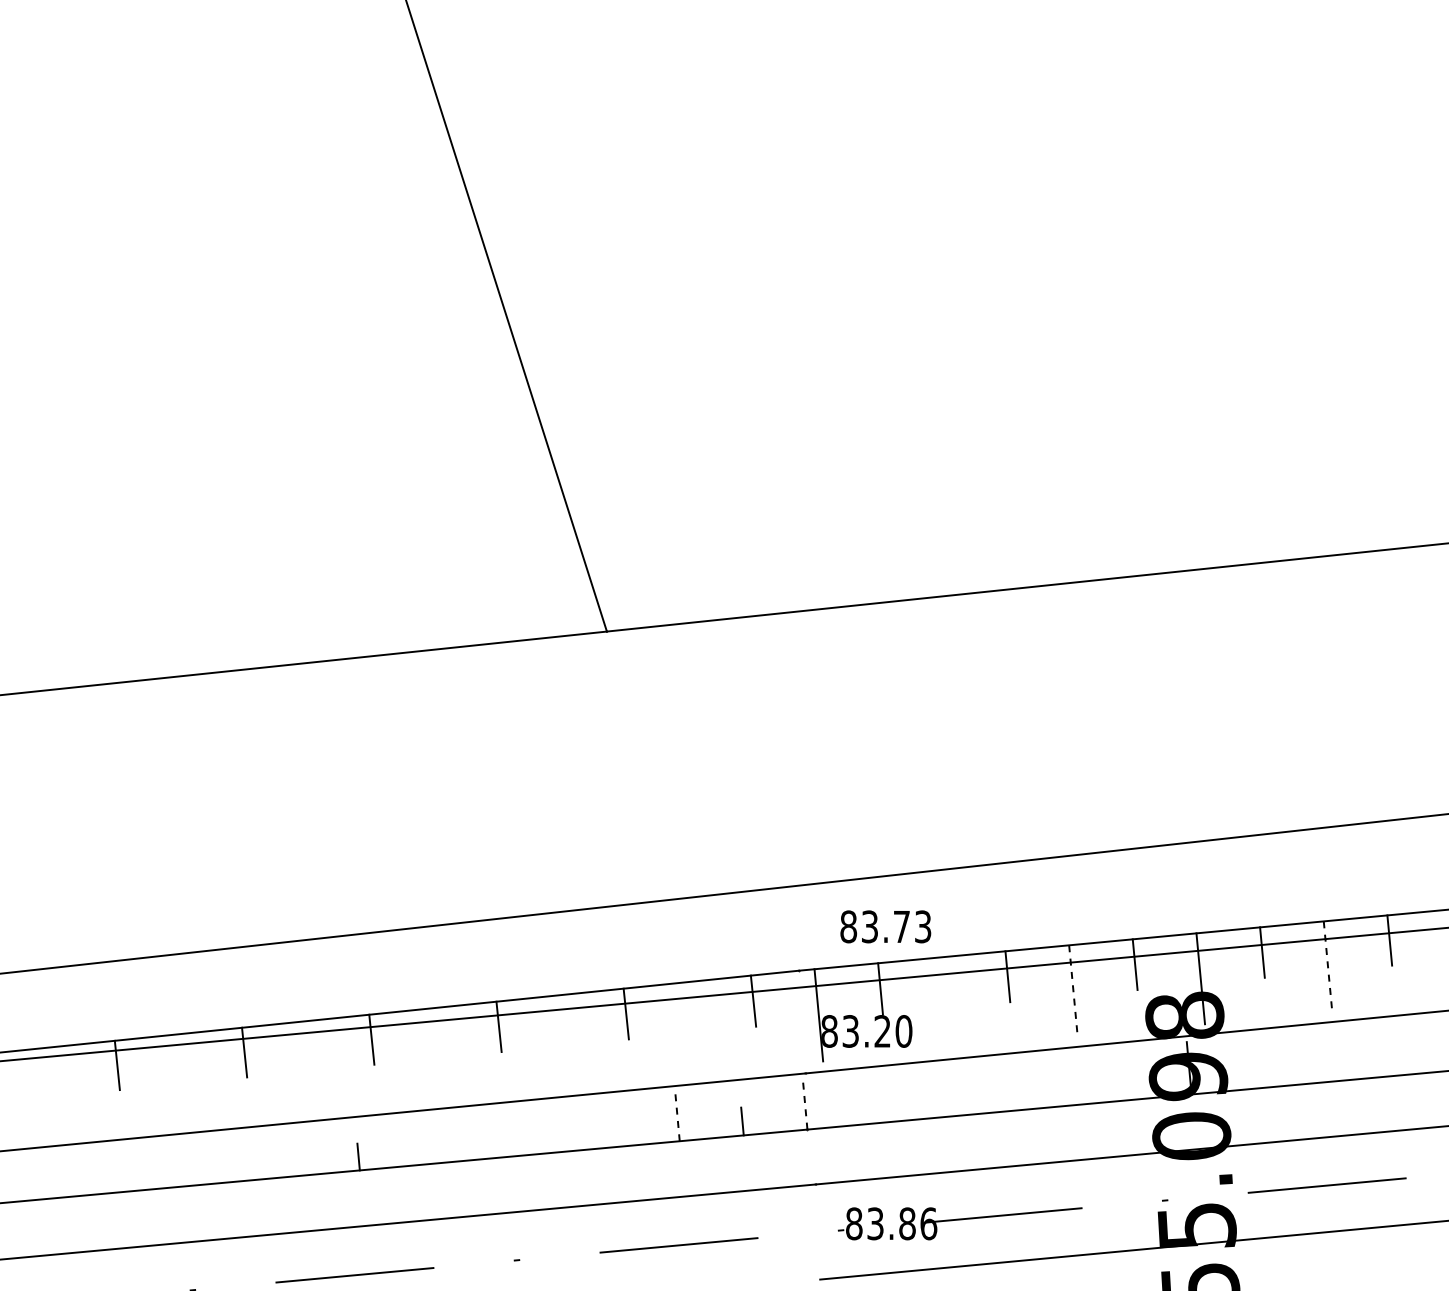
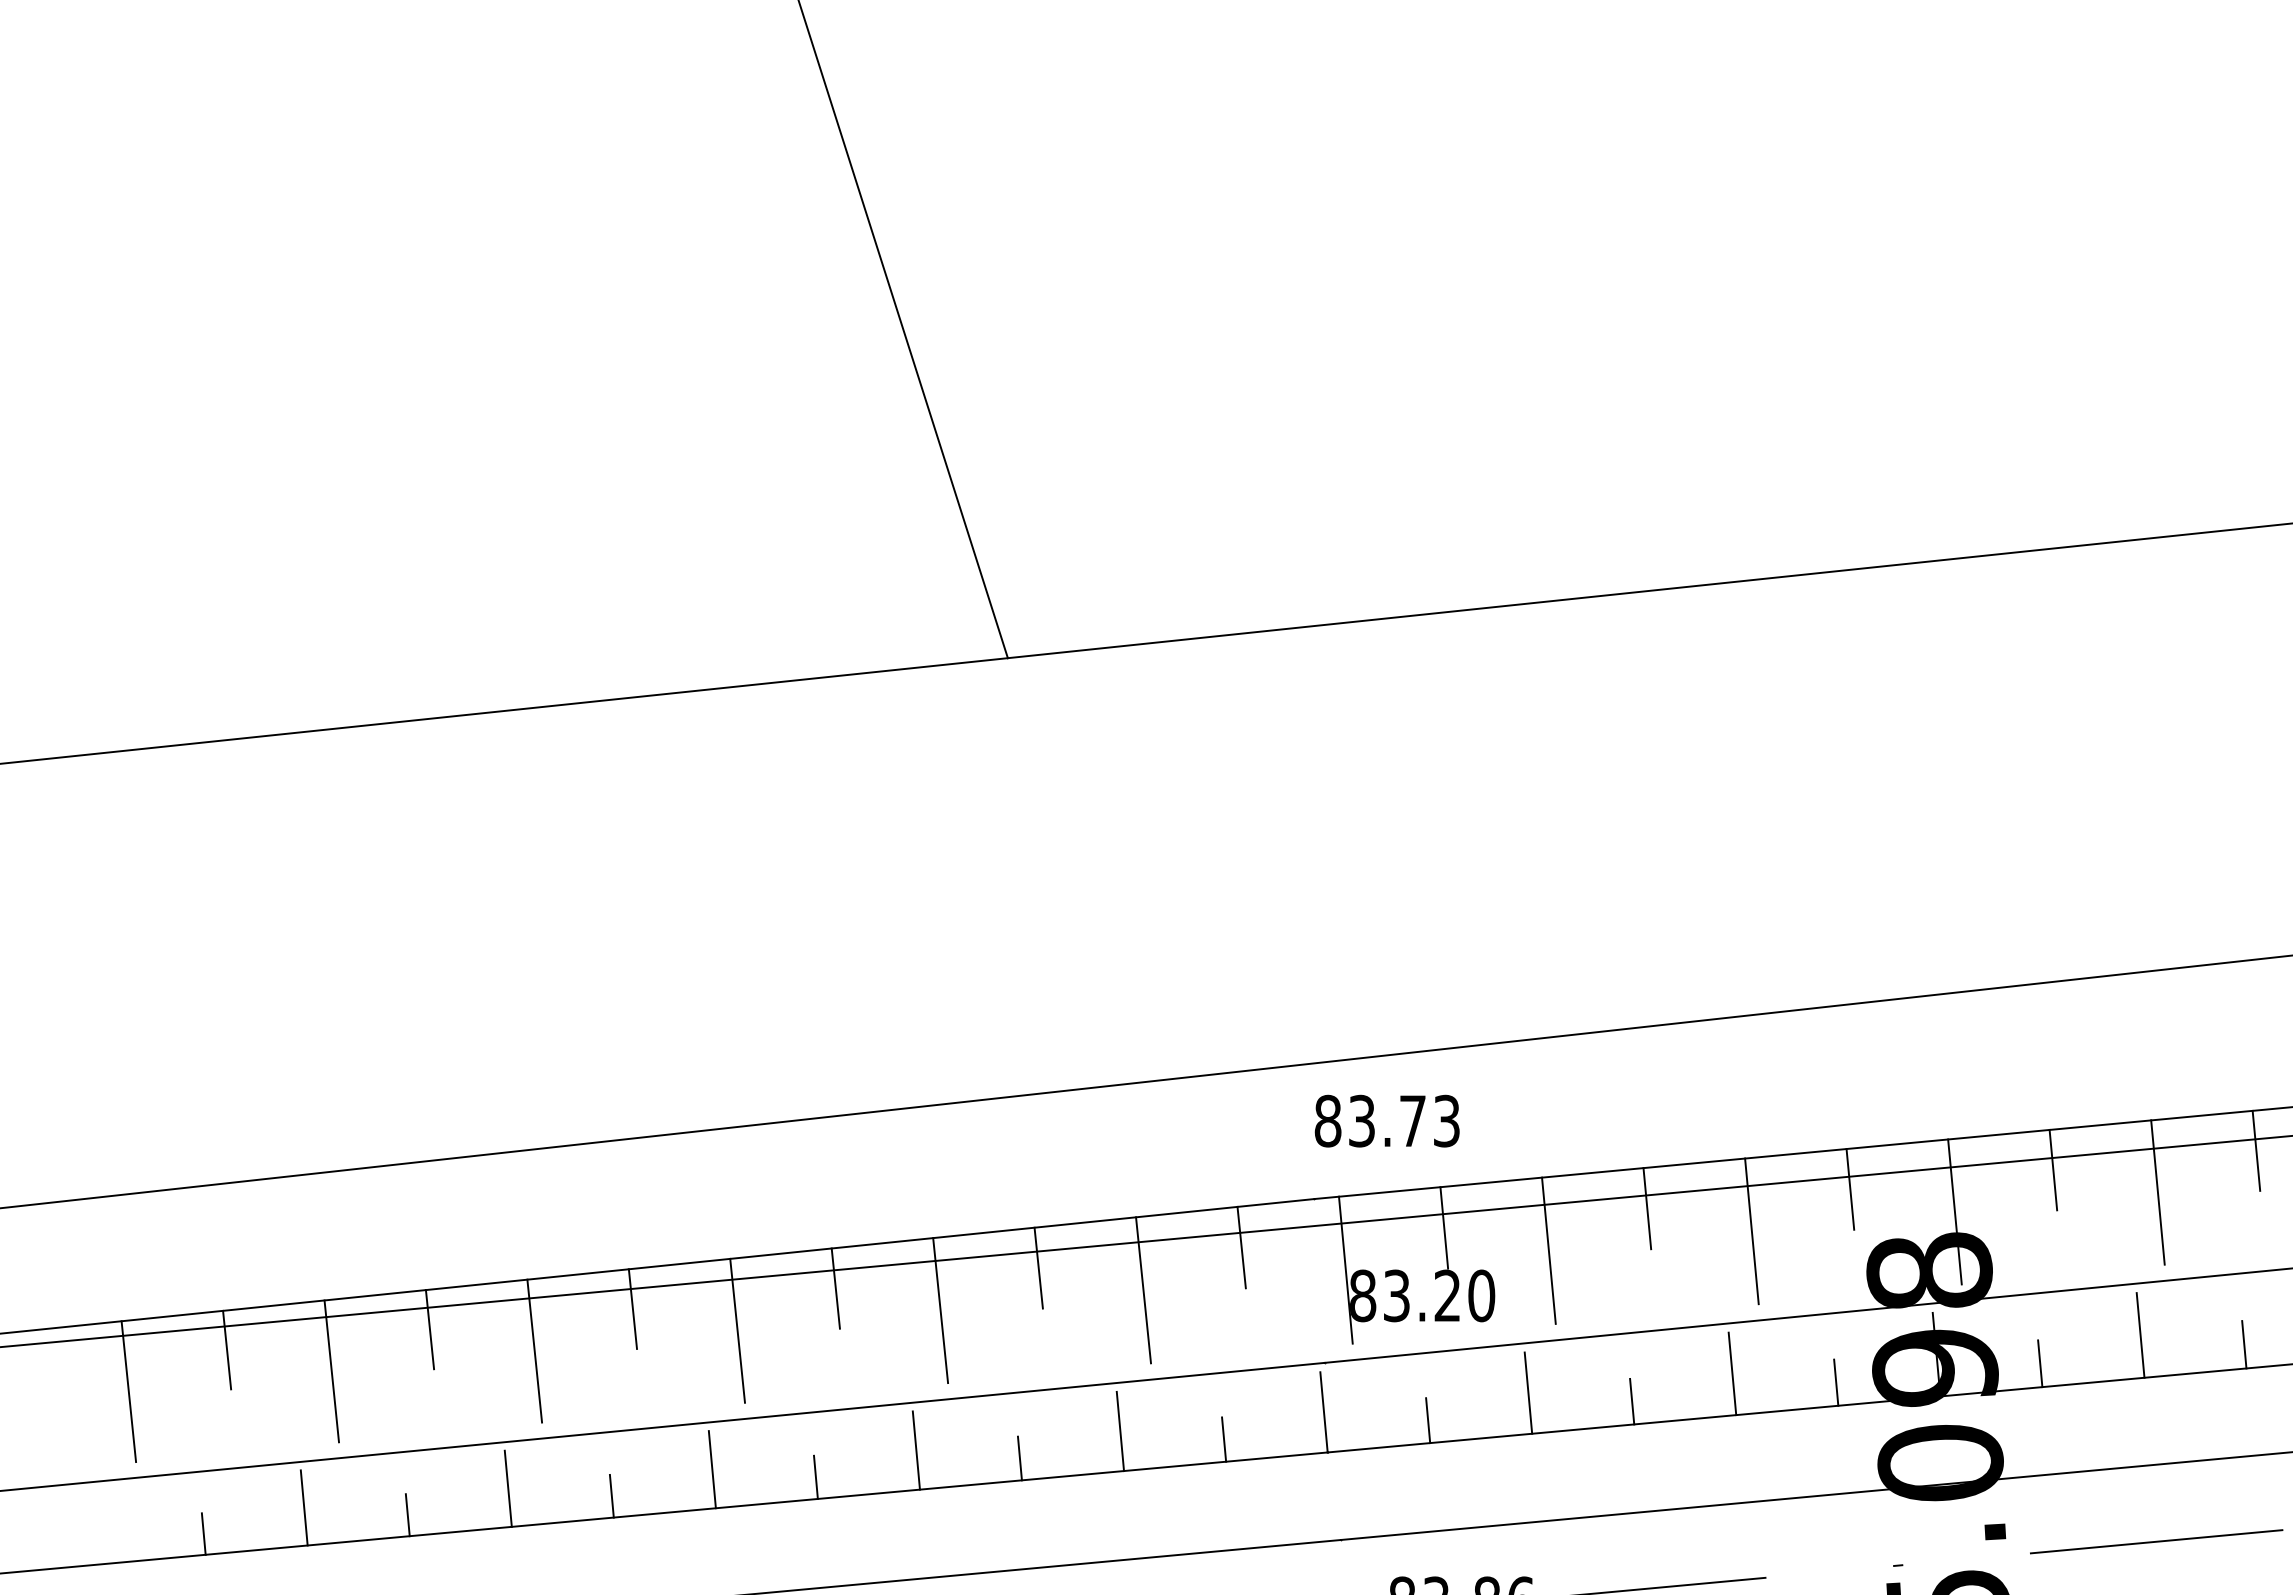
text: (885, 926) -> (1386, 1120), moved
line: (1328, 967) -> (2158, 1193), dashed -> solid
line: (1073, 990) -> (1752, 1230), dashed -> solid
line: (945, 1003) -> (1547, 1251), added
line: (691, 1027) -> (1142, 1289), added
line: (564, 1040) -> (940, 1310), added
line: (437, 1053) -> (737, 1331), added
line: (1316, 1055) -> (2139, 1334), added
line: (1381, 1061) -> (2243, 1343), added
line: (309, 1065) -> (533, 1350), added
line: (1253, 1073) -> (2039, 1362), added
line: (182, 1078) -> (330, 1370), added
line: (1060, 1080) -> (1731, 1374), added
line: (1125, 1085) -> (1834, 1382), added
line: (55, 1091) -> (128, 1391), added
line: (932, 1091) -> (1527, 1391), added
line: (998, 1097) -> (1632, 1401), added
line: (805, 1103) -> (1324, 1410), dashed -> solid
line: (870, 1109) -> (1428, 1420), added
line: (677, 1116) -> (1120, 1431), dashed -> solid
line: (549, 1127) -> (916, 1449), added
line: (614, 1133) -> (1019, 1458), added
line: (421, 1140) -> (712, 1469), added
line: (486, 1144) -> (815, 1476), added
line: (293, 1152) -> (507, 1488), added
line: (165, 1163) -> (303, 1506), added
line: (230, 1168) -> (407, 1514), added
line: (102, 1180) -> (203, 1533), added

